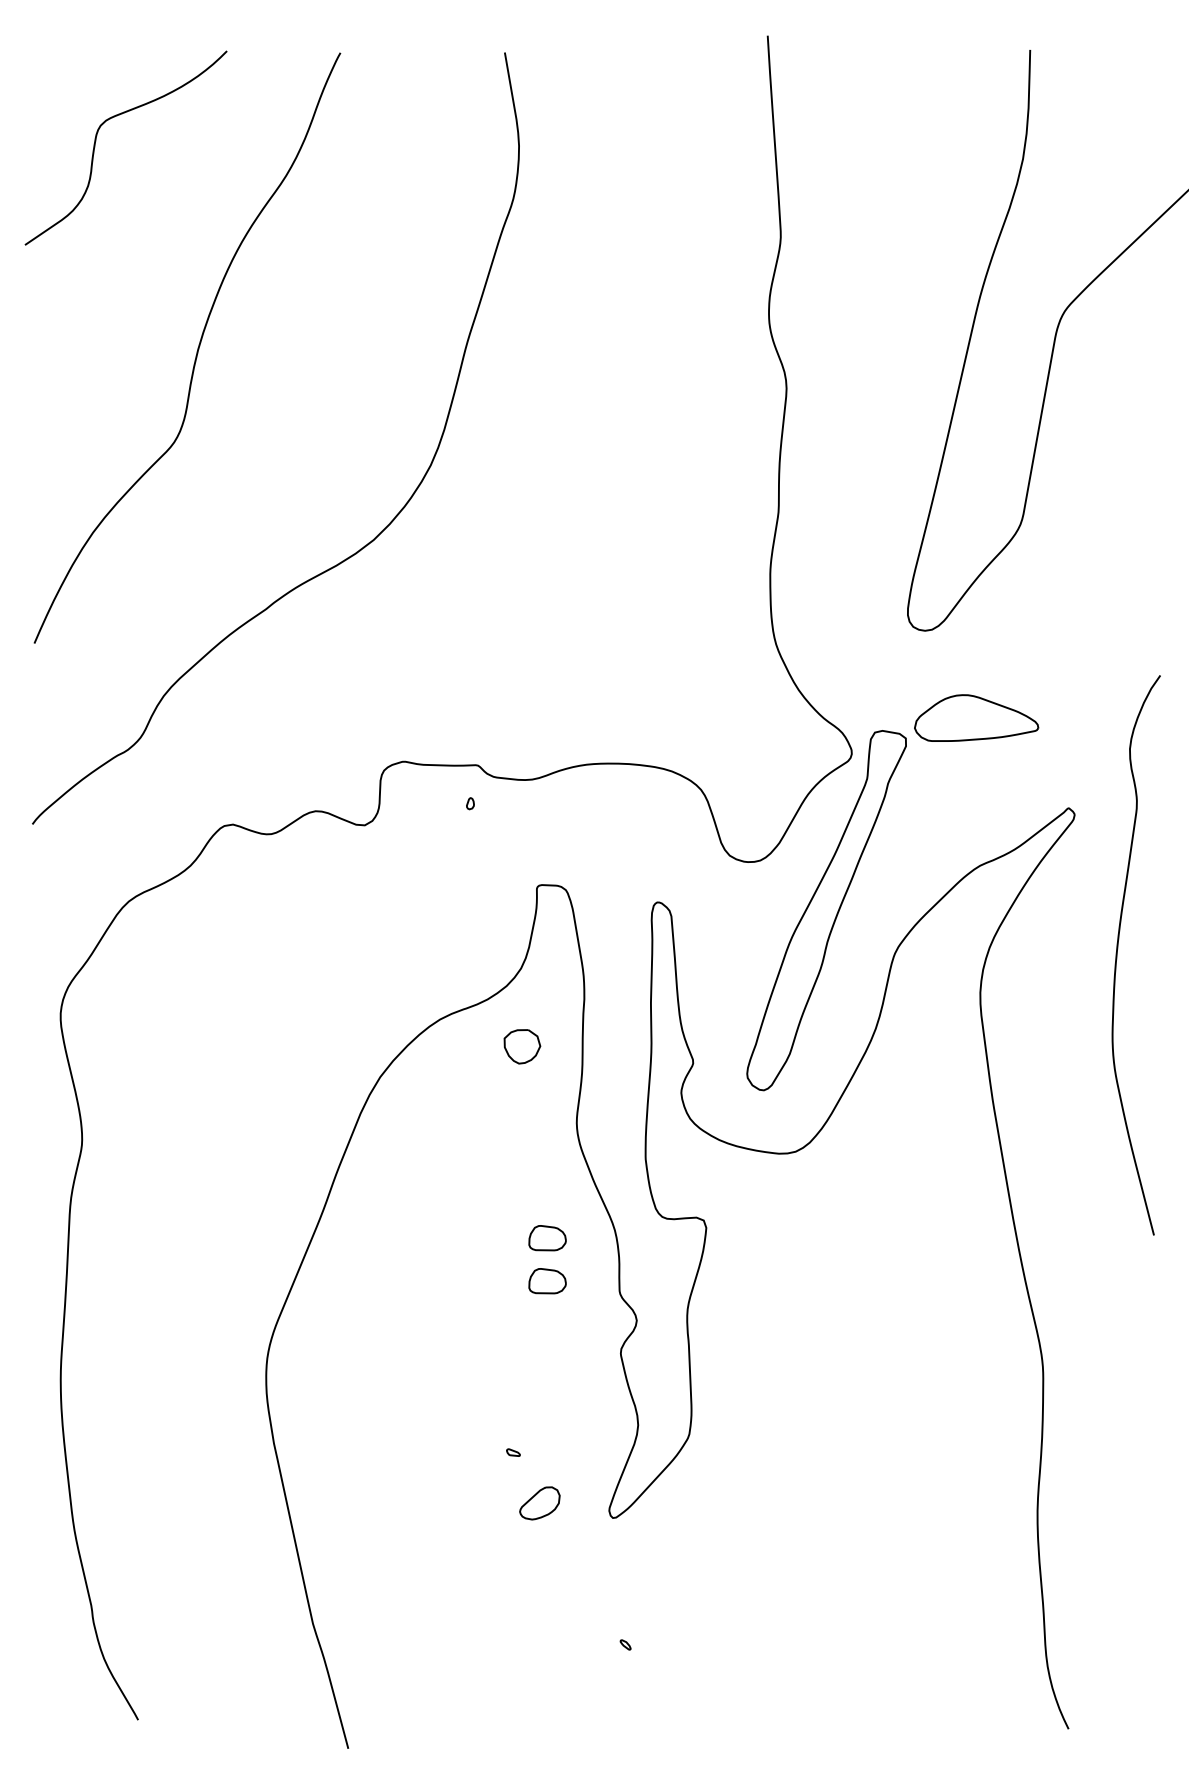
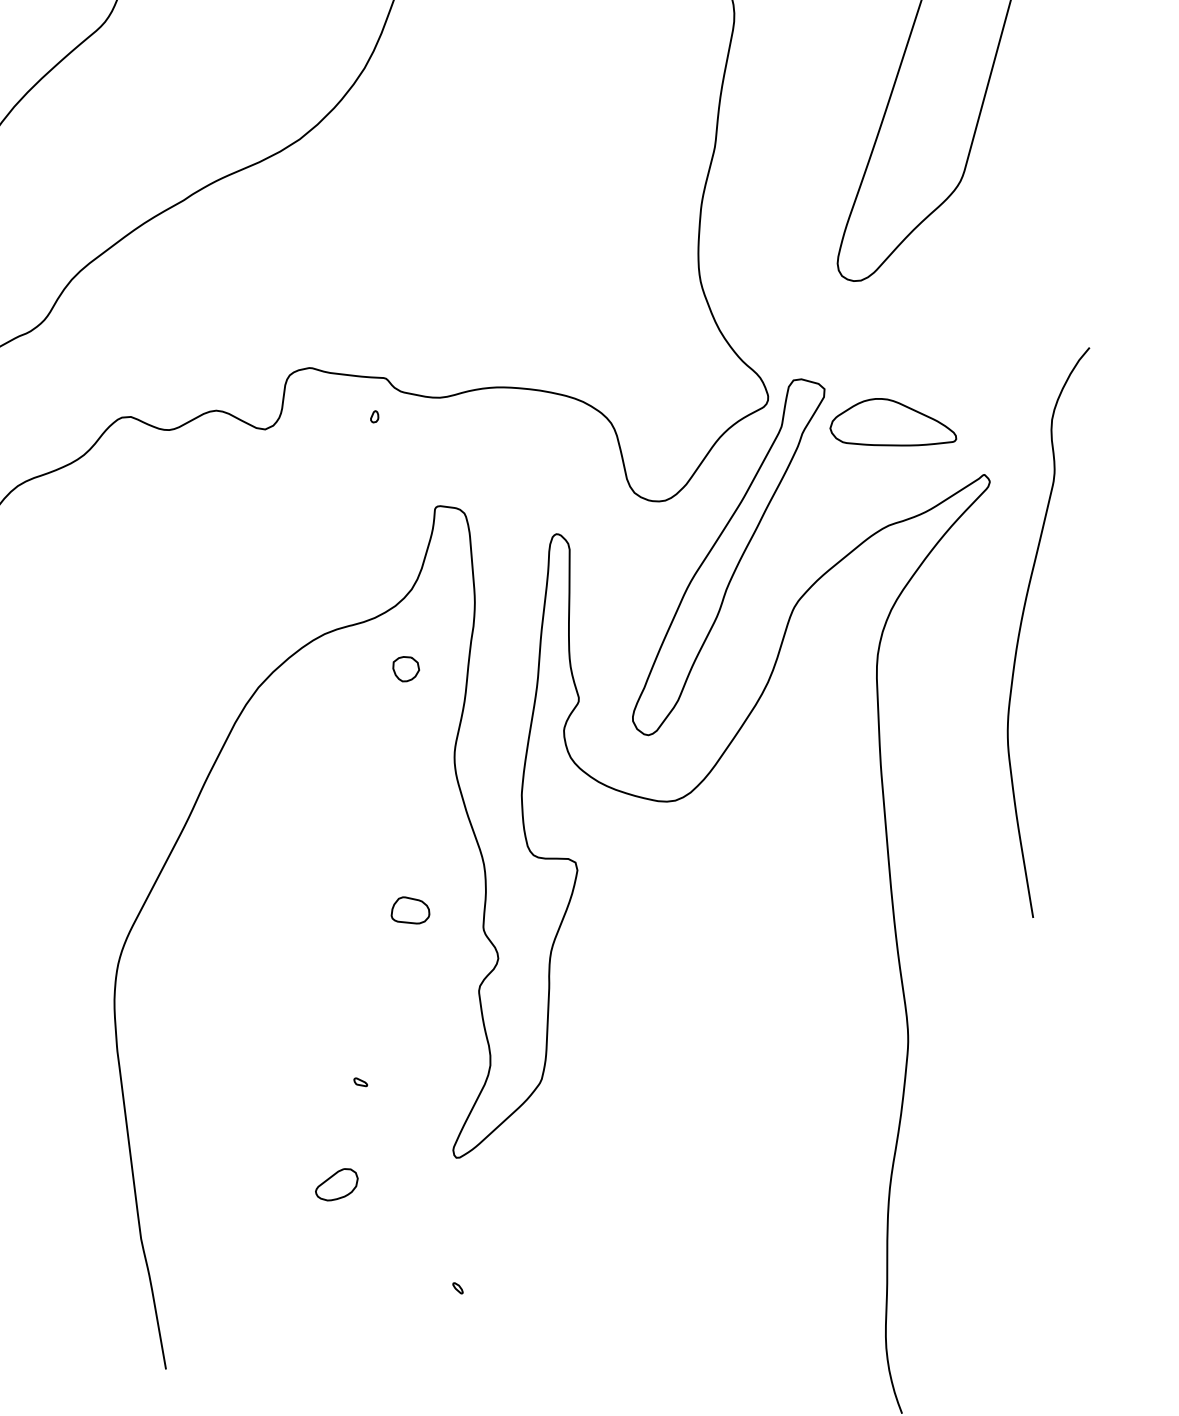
part: (976, 717) -> (894, 423), moved
part: (522, 1046) -> (406, 668), size x0.71
part: (547, 1238) -> (414, 866), removed
part: (539, 1503) -> (336, 1184), moved

